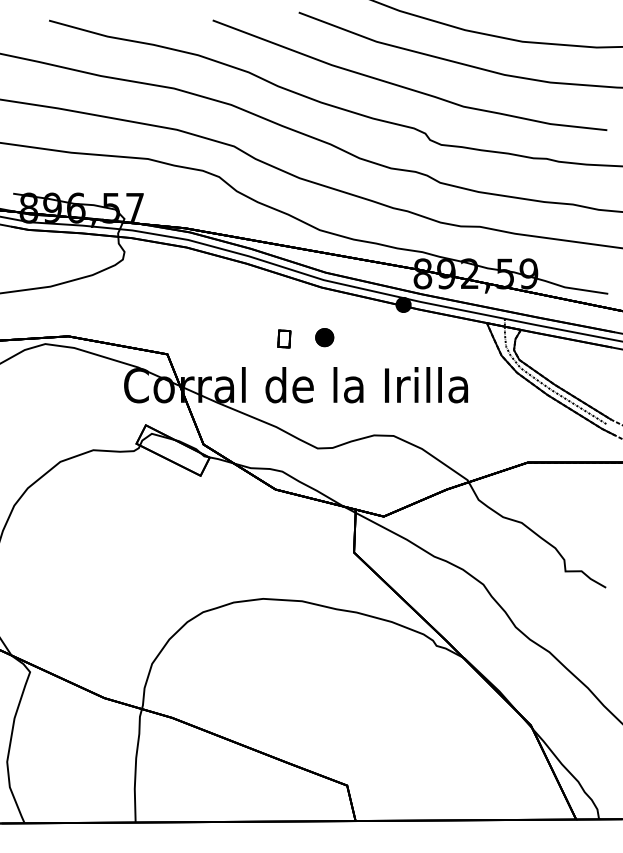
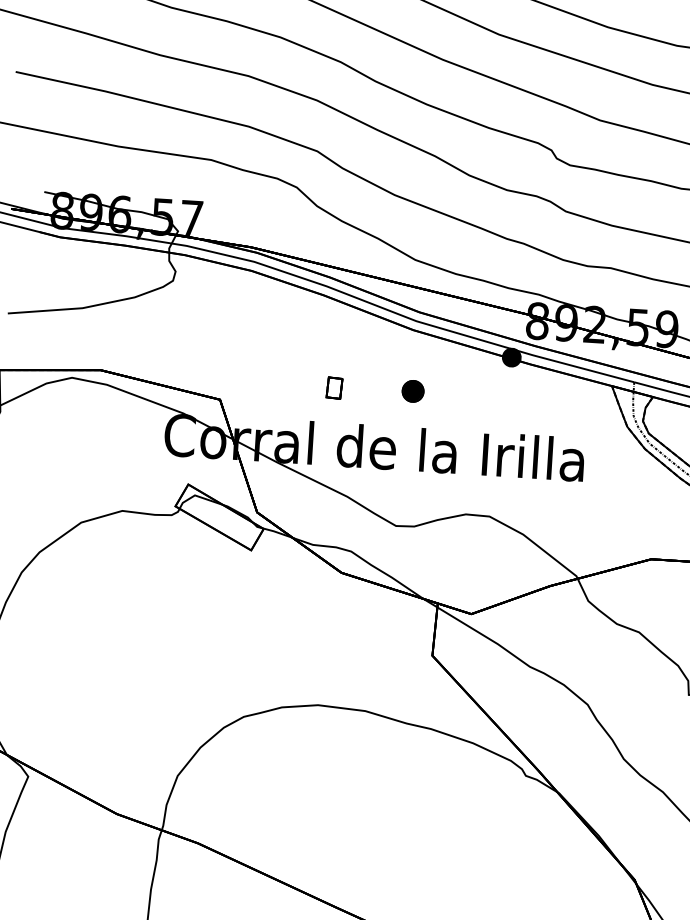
part: (284, 338) -> (334, 387), moved

